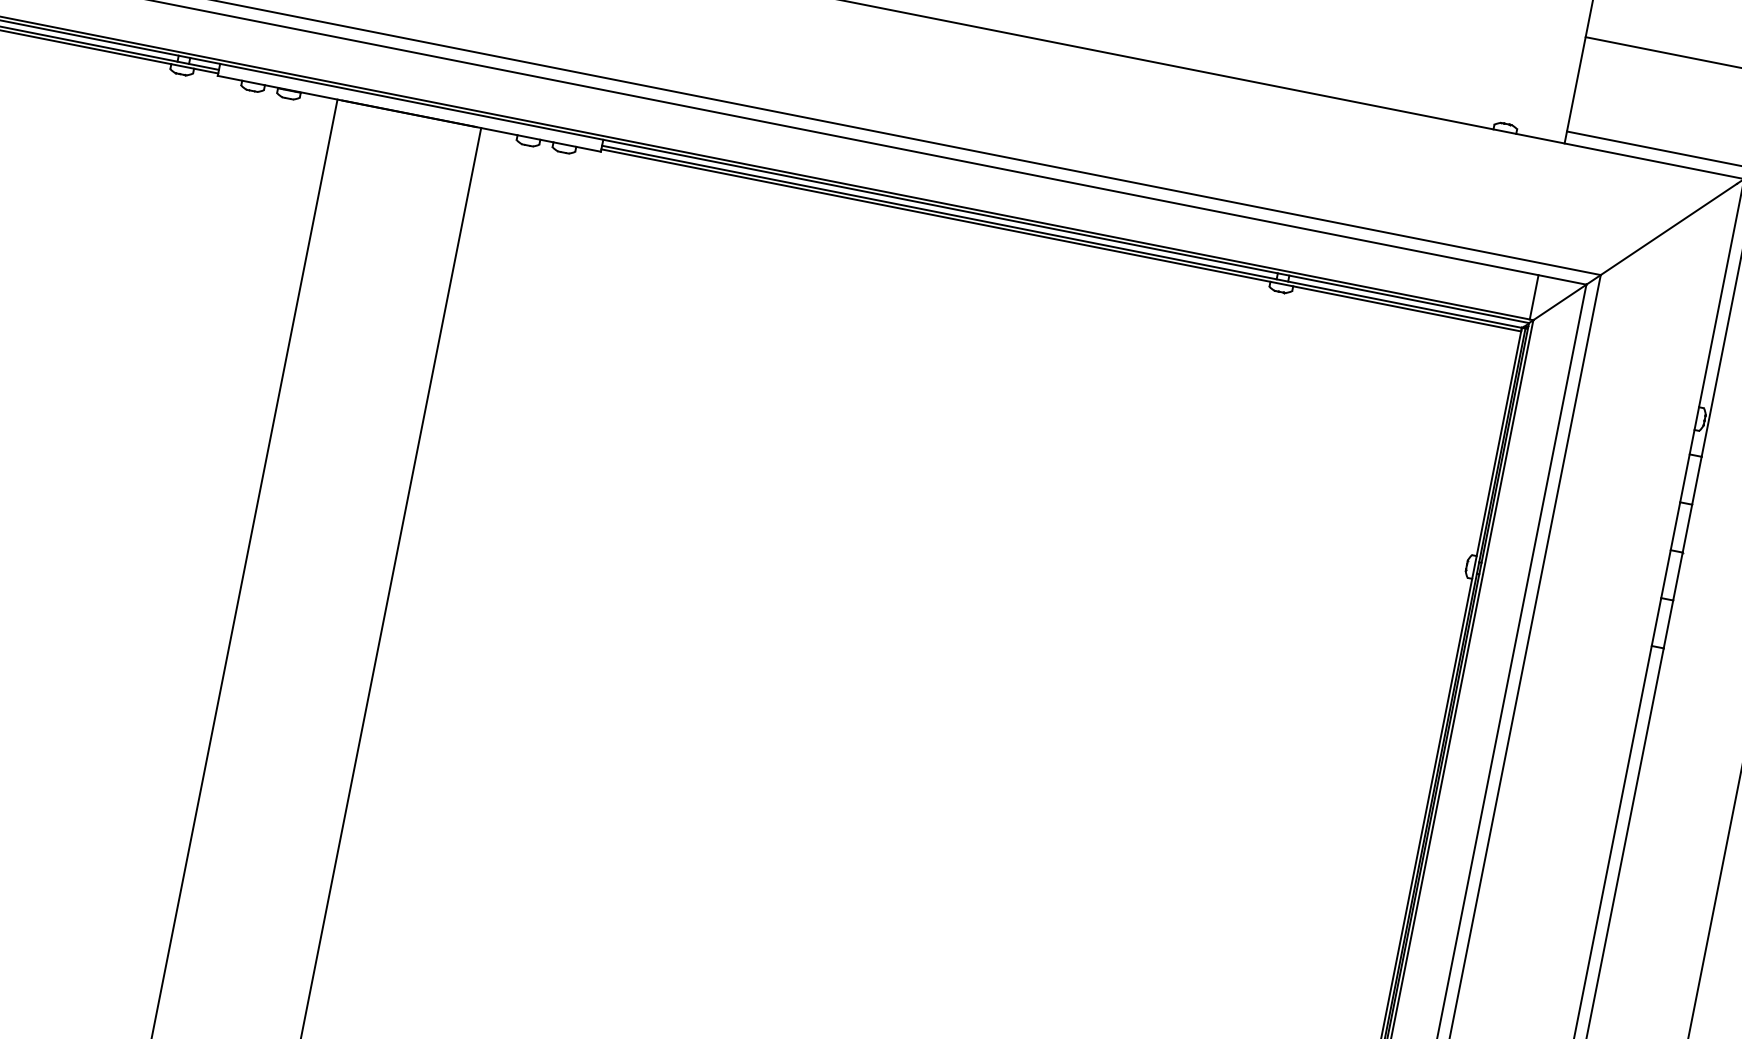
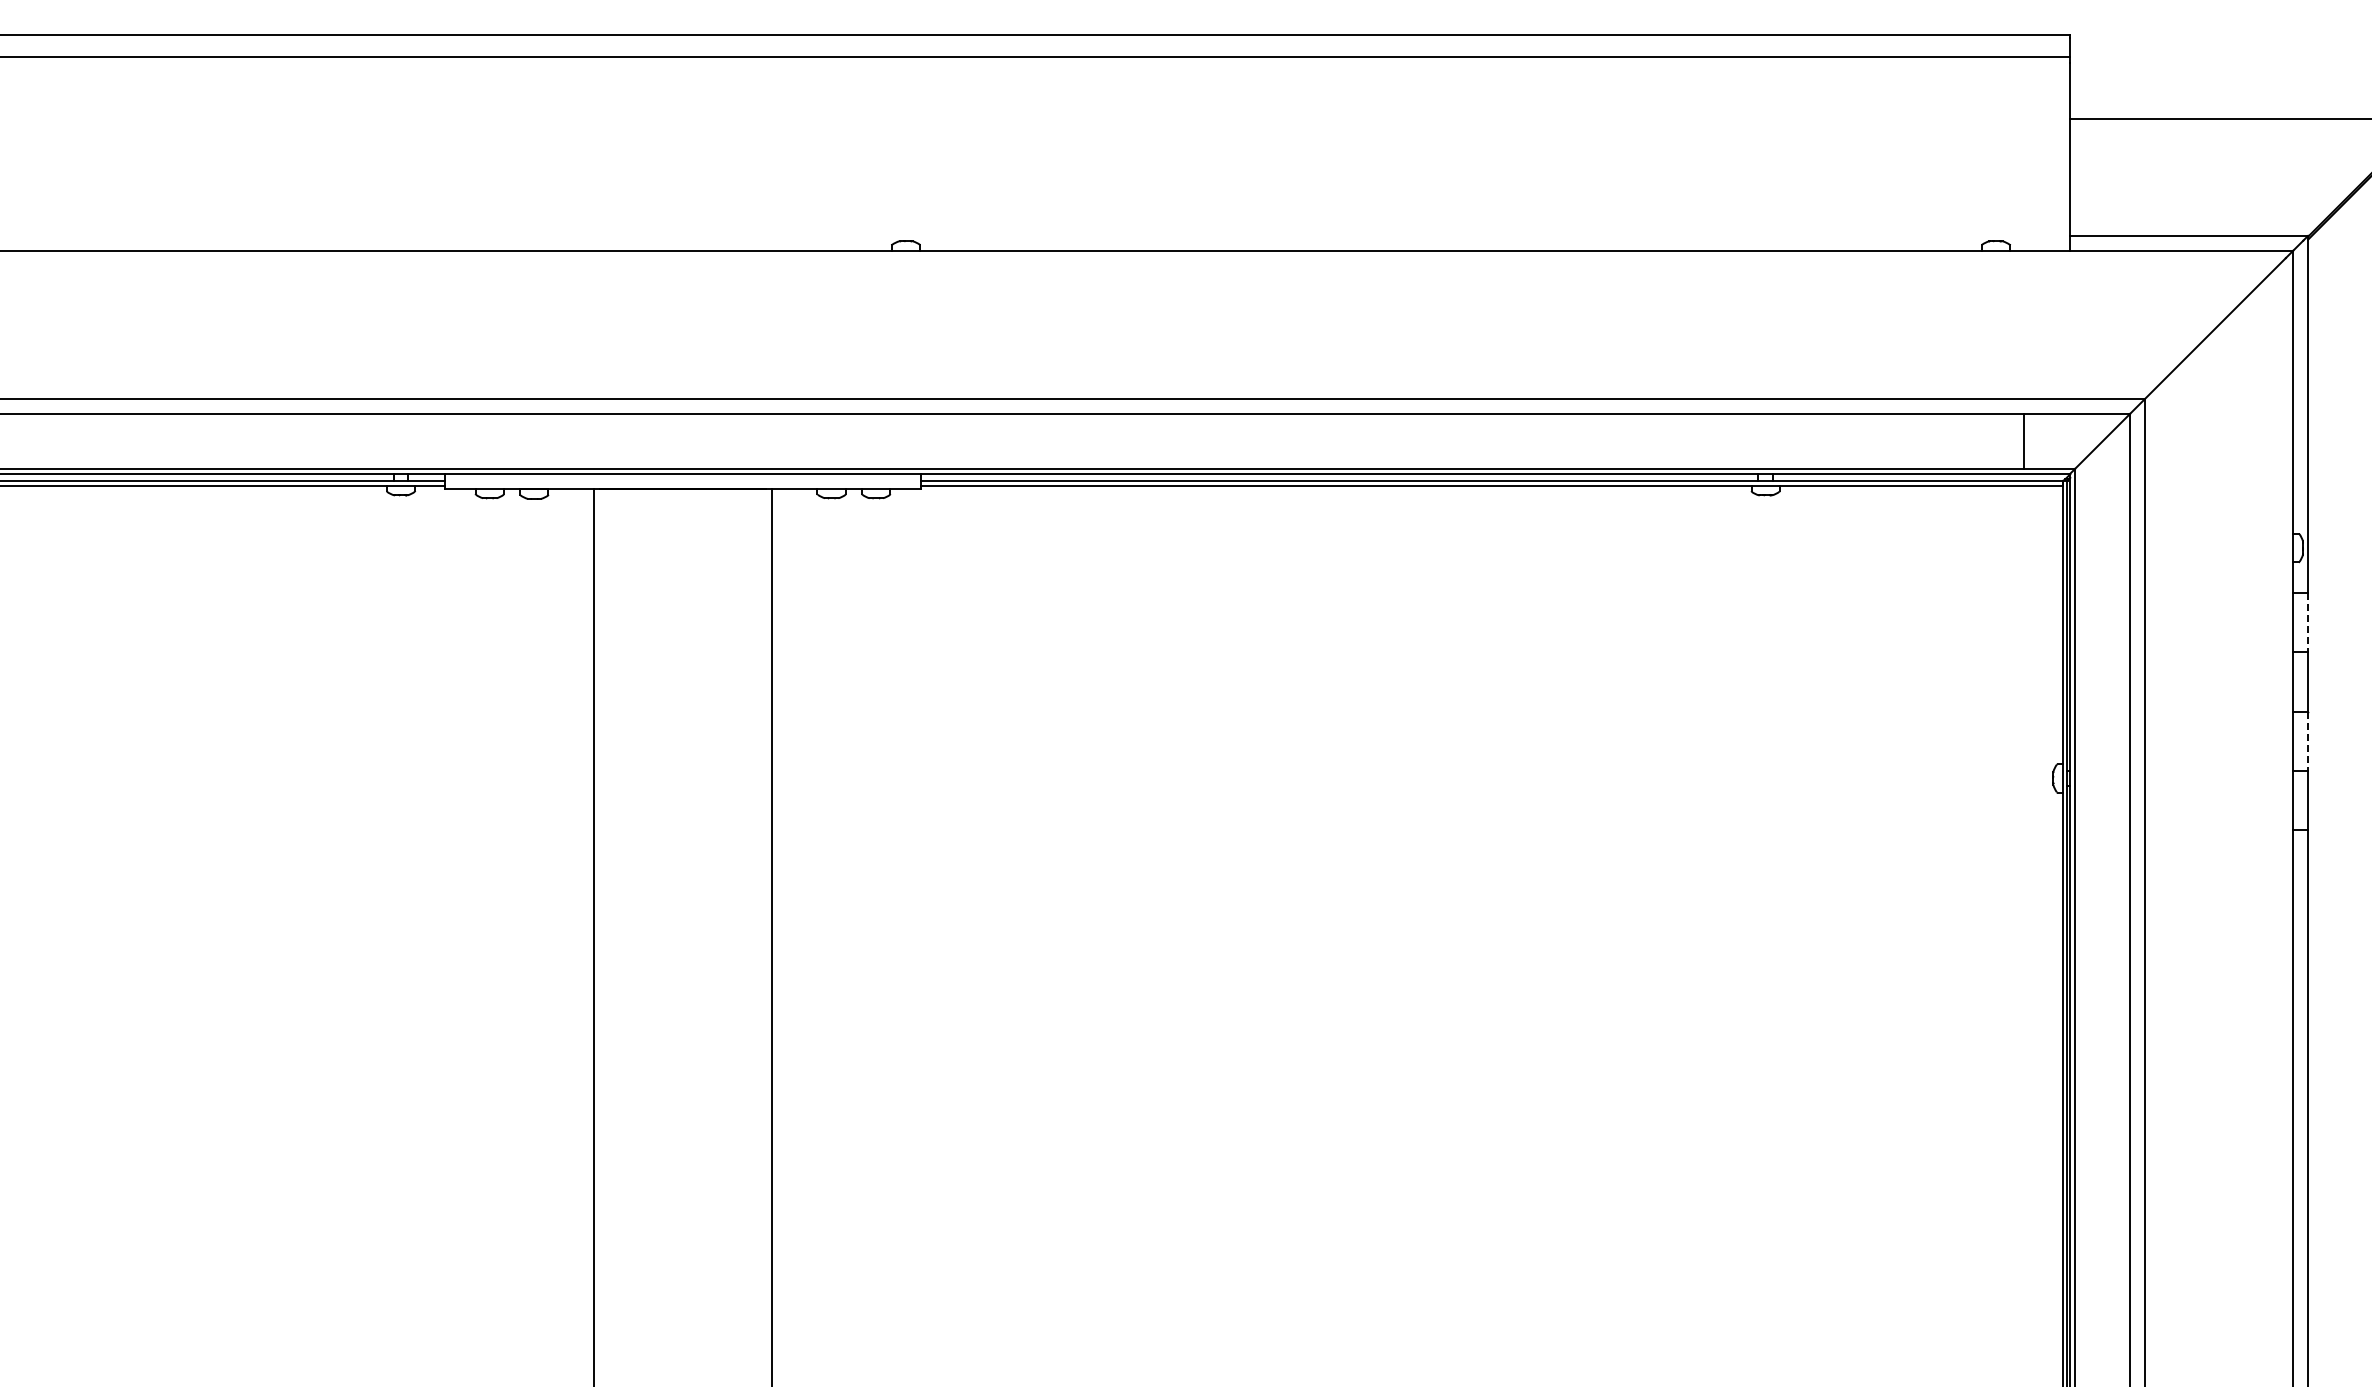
line: (1534, 297) -> (2024, 441), moved
line: (1697, 480) -> (2308, 622), solid -> dashed
line: (1678, 576) -> (2308, 741), solid -> dashed

